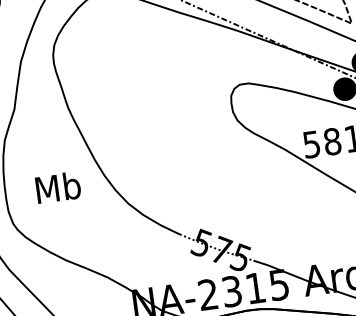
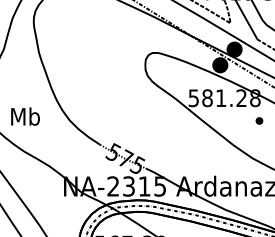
text: (58, 187) -> (25, 116), moved

